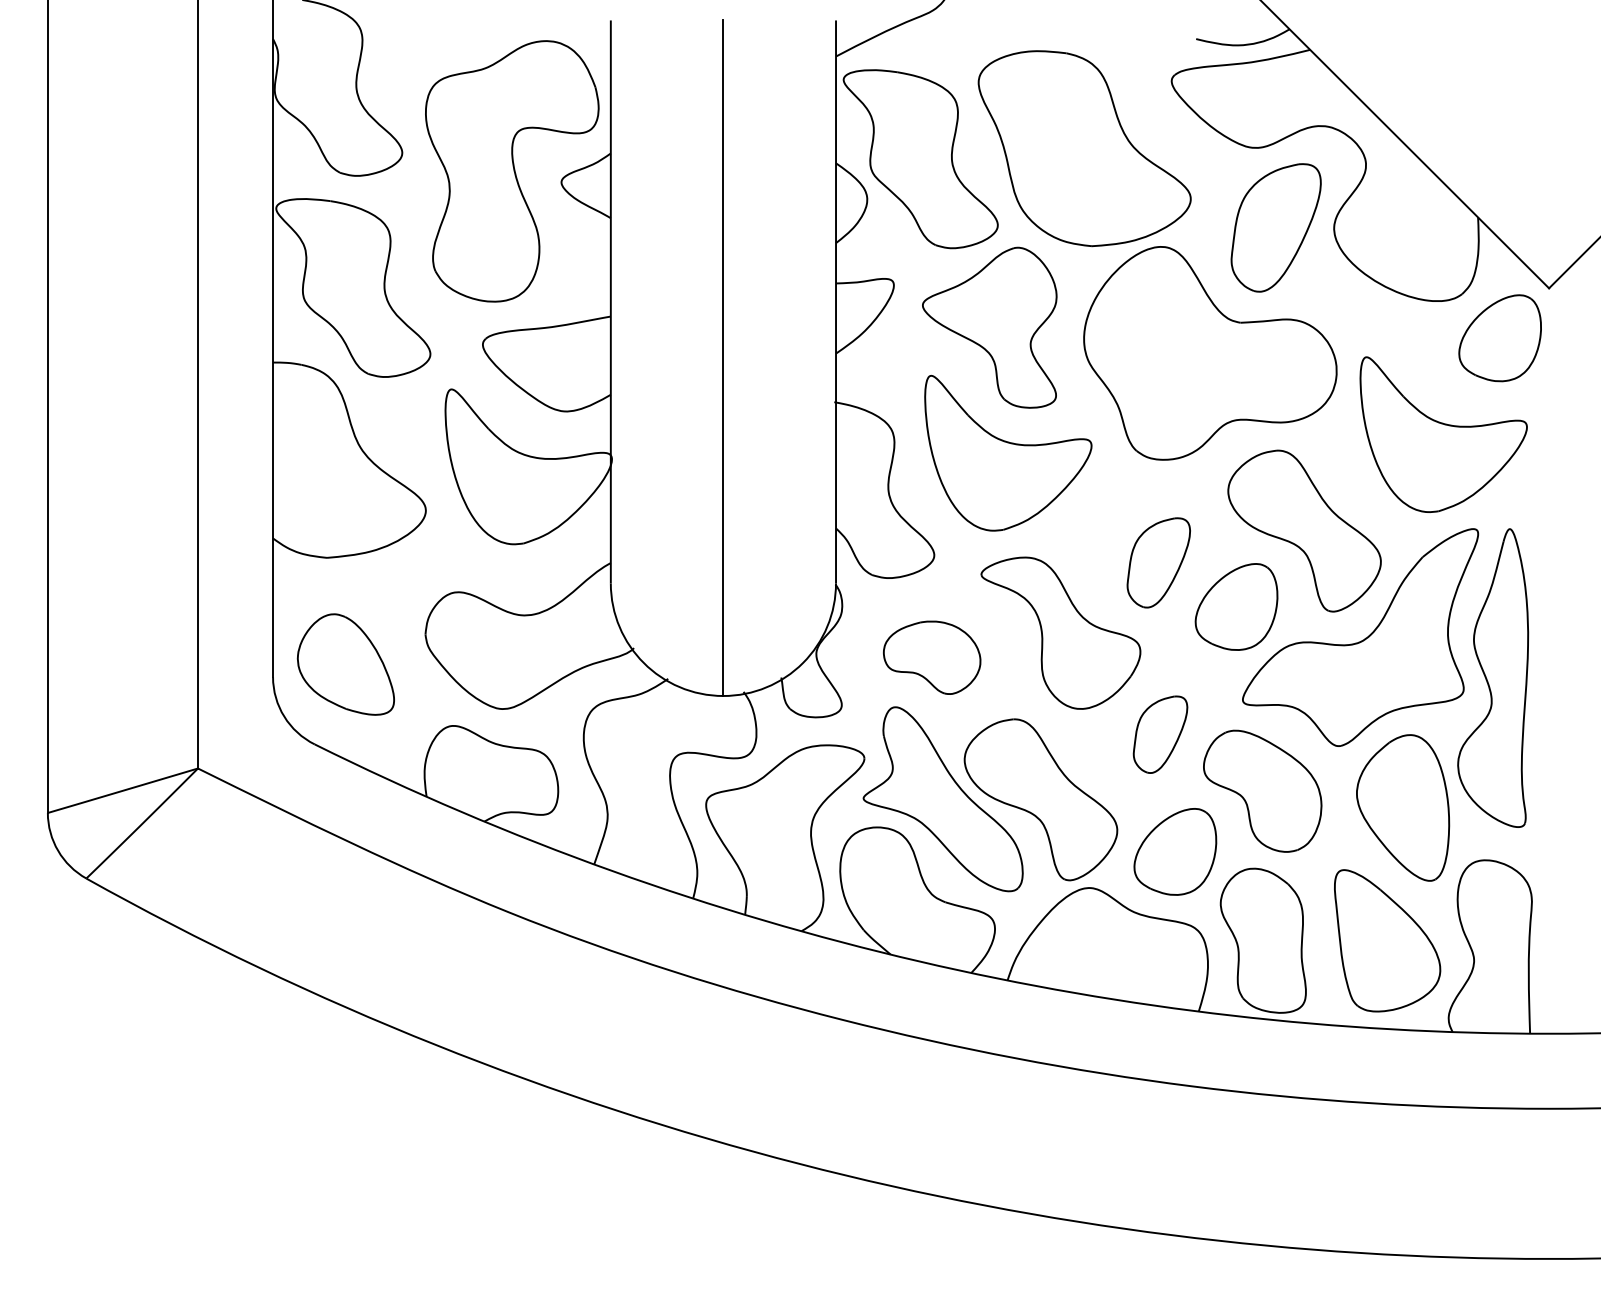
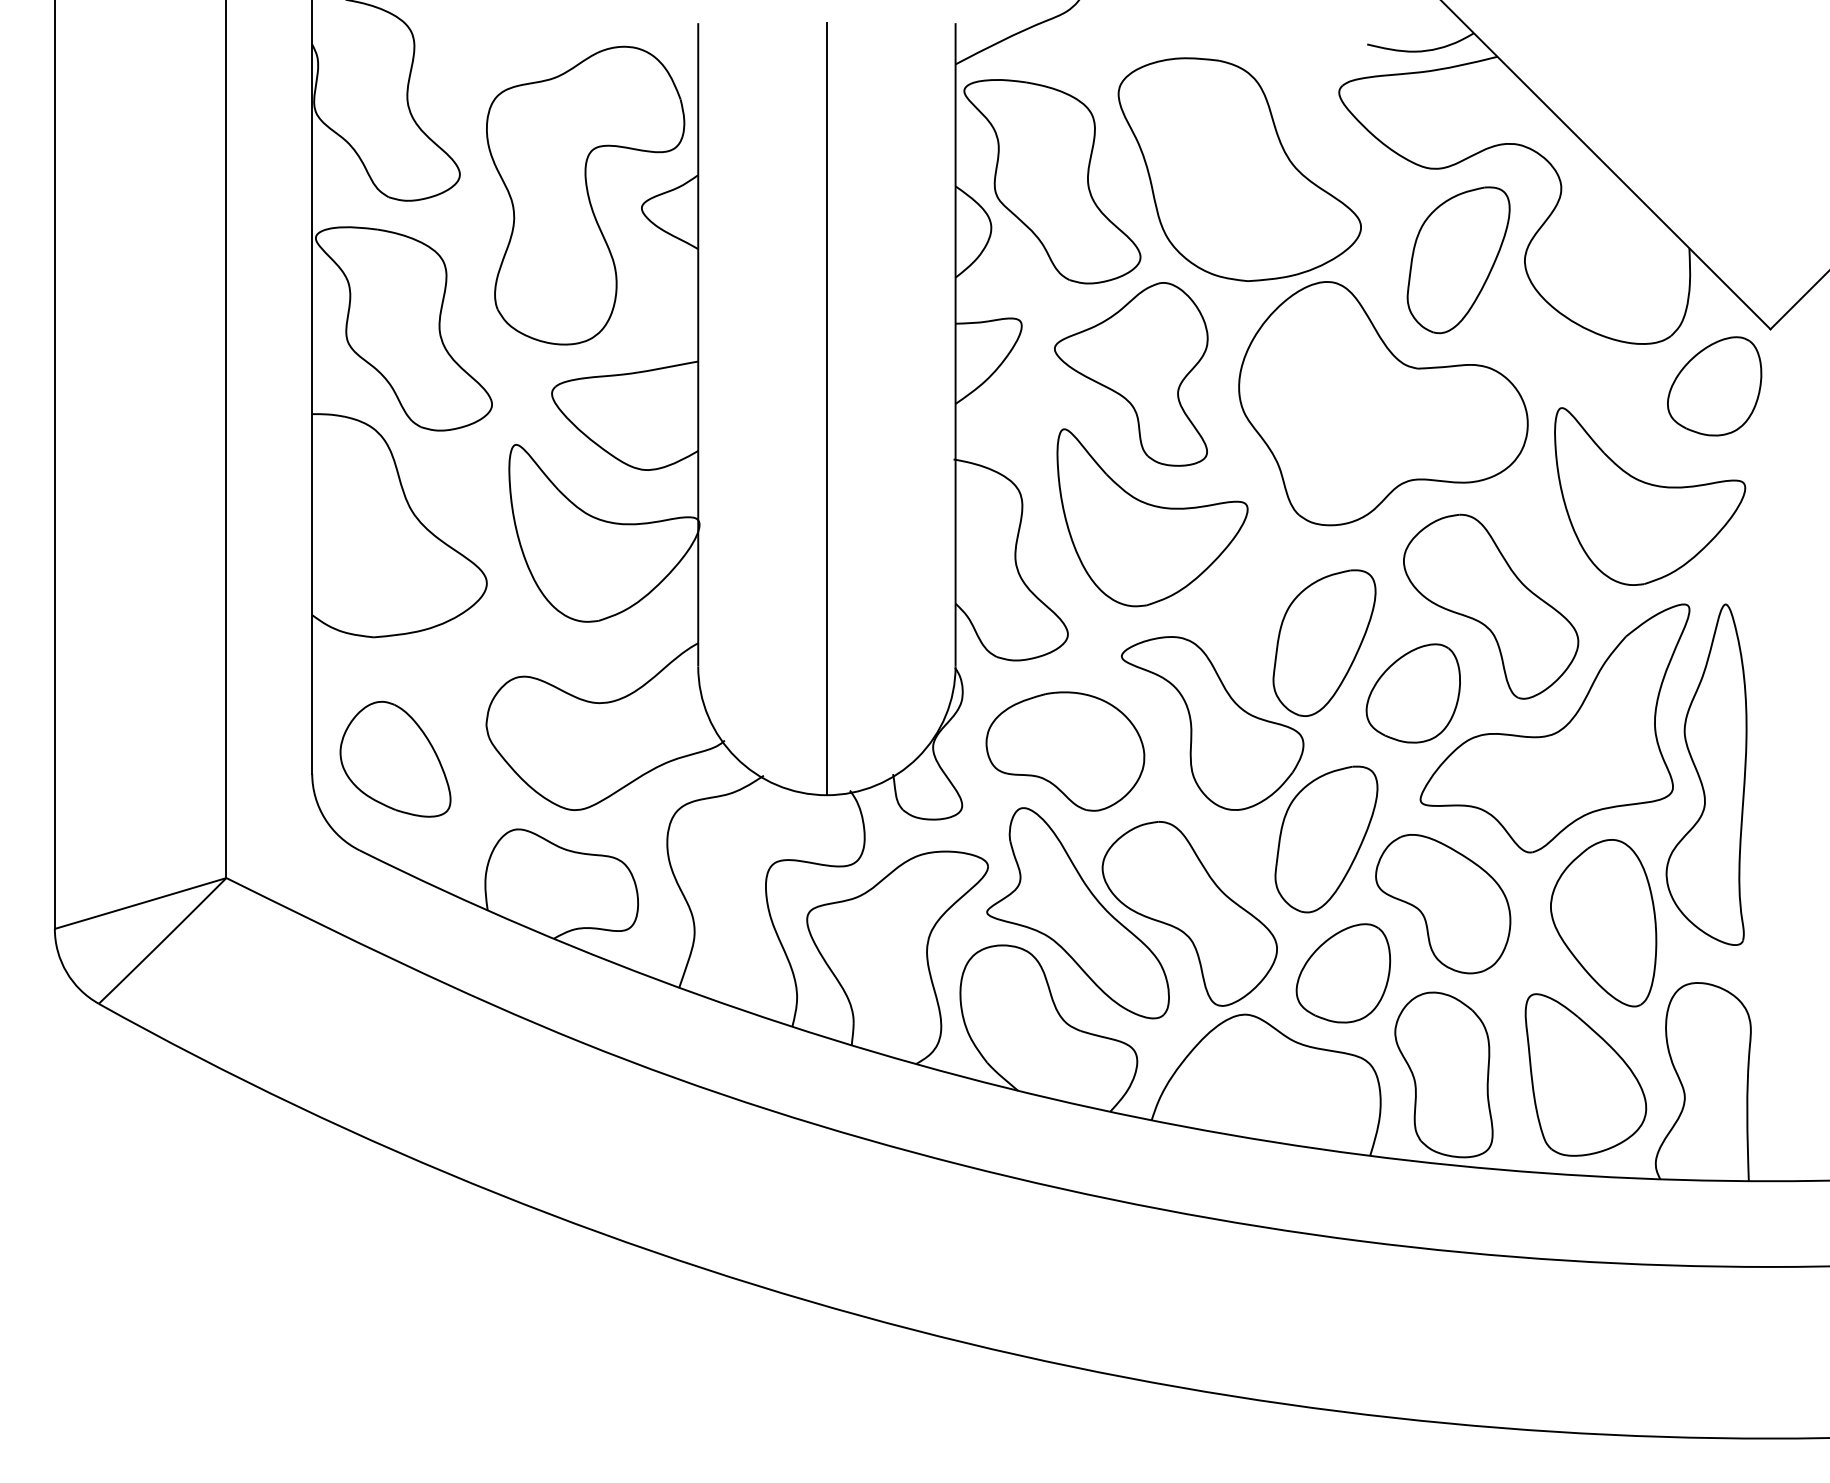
part: (1158, 562) -> (1324, 642), size x1.43
part: (932, 657) -> (1065, 751), size x1.43
part: (1160, 734) -> (1326, 839), size x1.67

